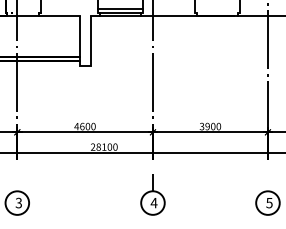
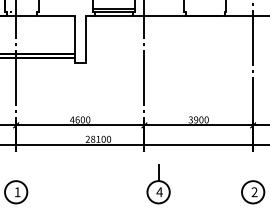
part: (152, 194) -> (158, 184), moved
text: (18, 202) -> (17, 191), 3 -> 1
text: (269, 202) -> (254, 191), 5 -> 2

